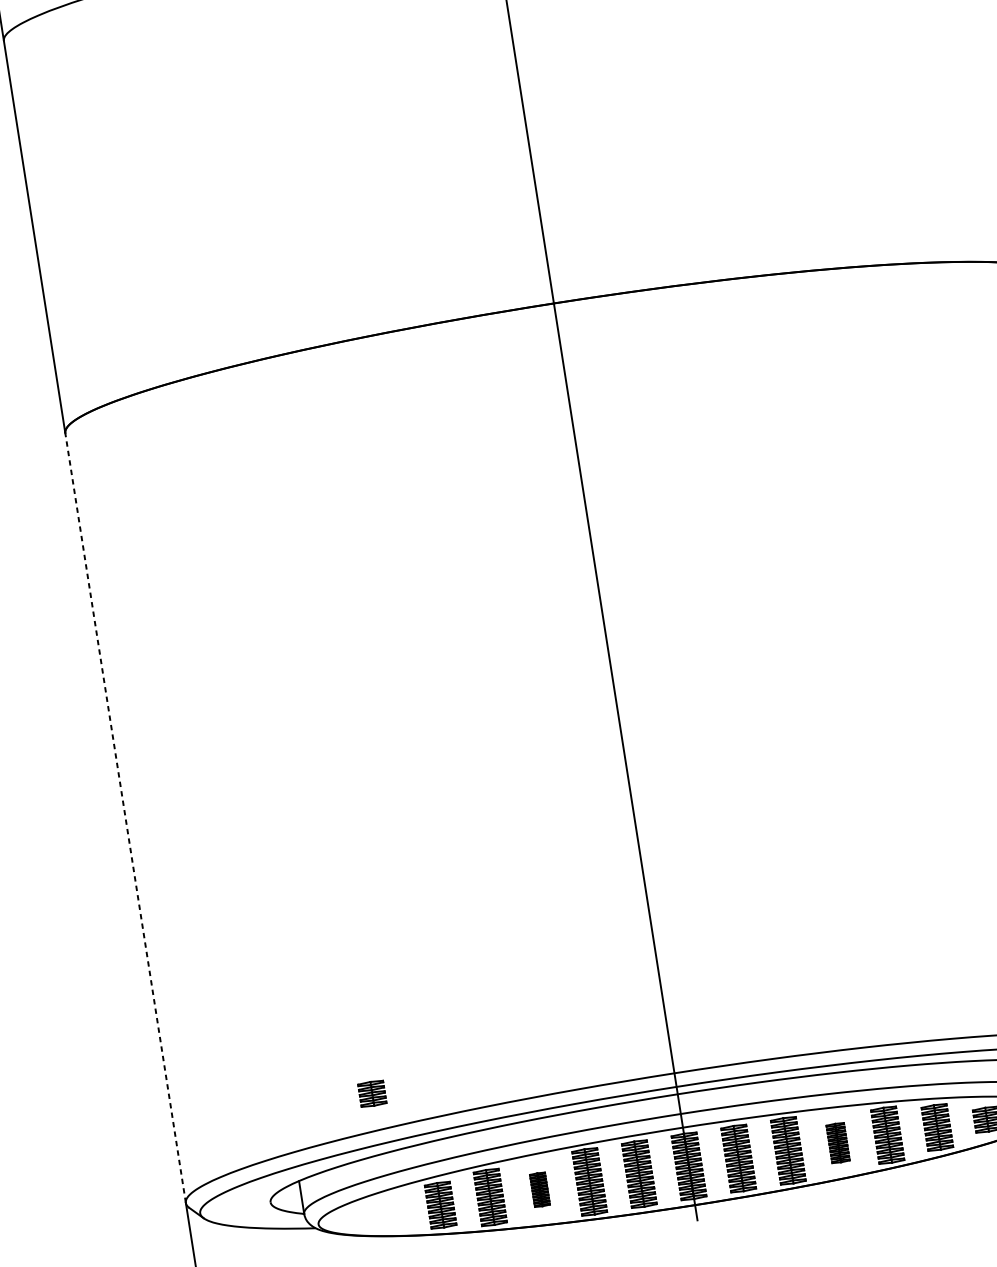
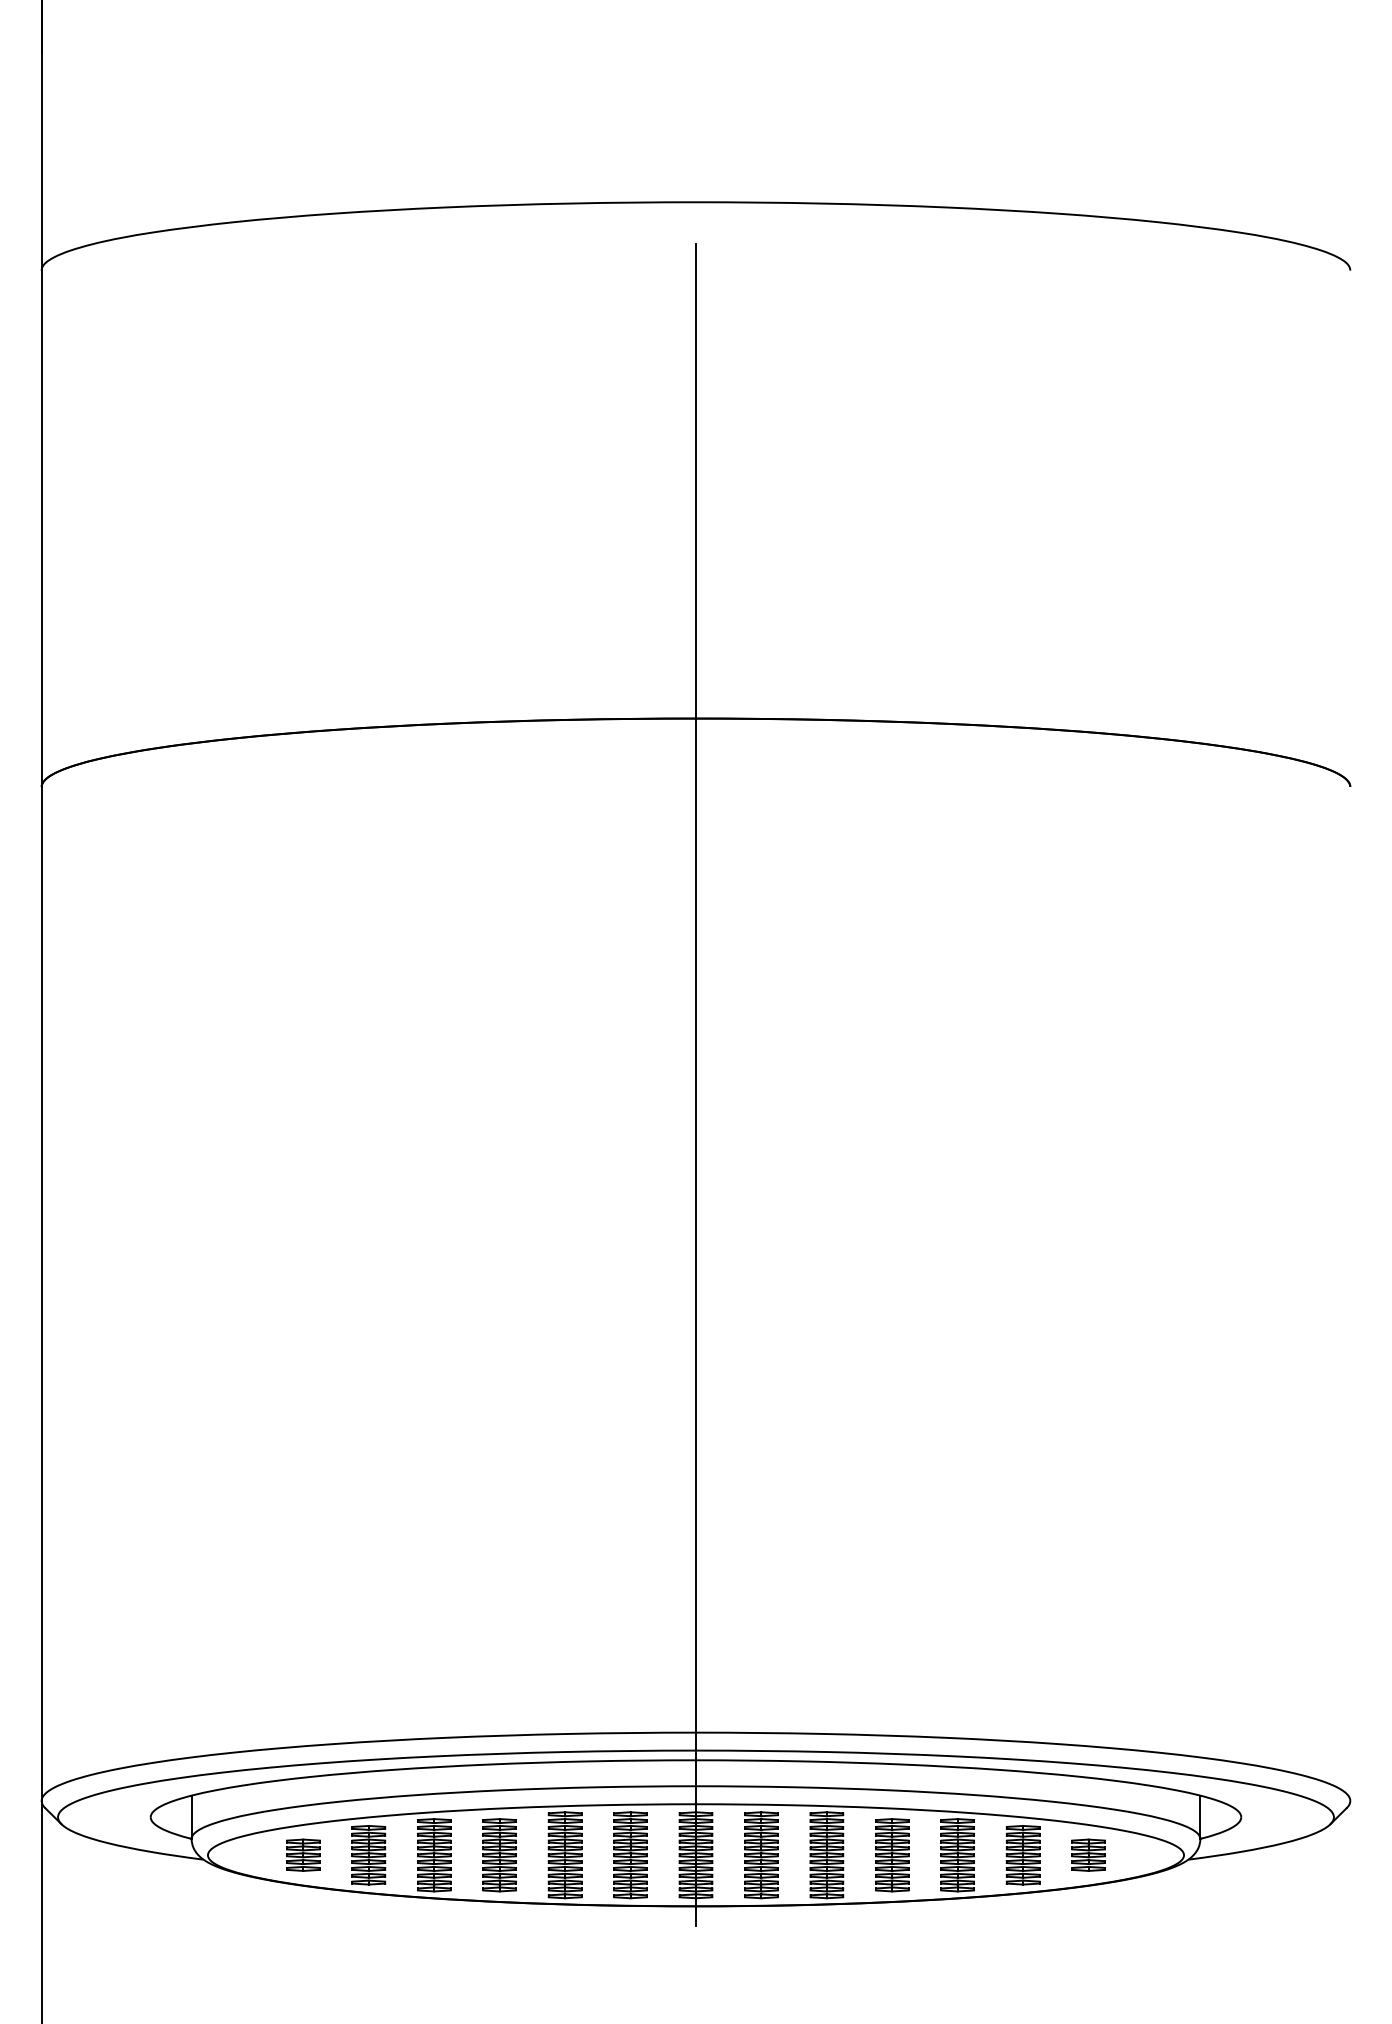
line: (125, 817) -> (41, 1293), dashed -> solid
part: (372, 1093) -> (303, 1854), moved
part: (838, 1143) -> (892, 1855), size x1.43
part: (539, 1189) -> (499, 1855), size x1.67

